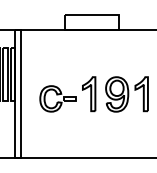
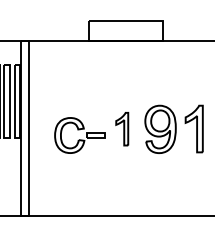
part: (89, 94) -> (122, 129), size x0.7

